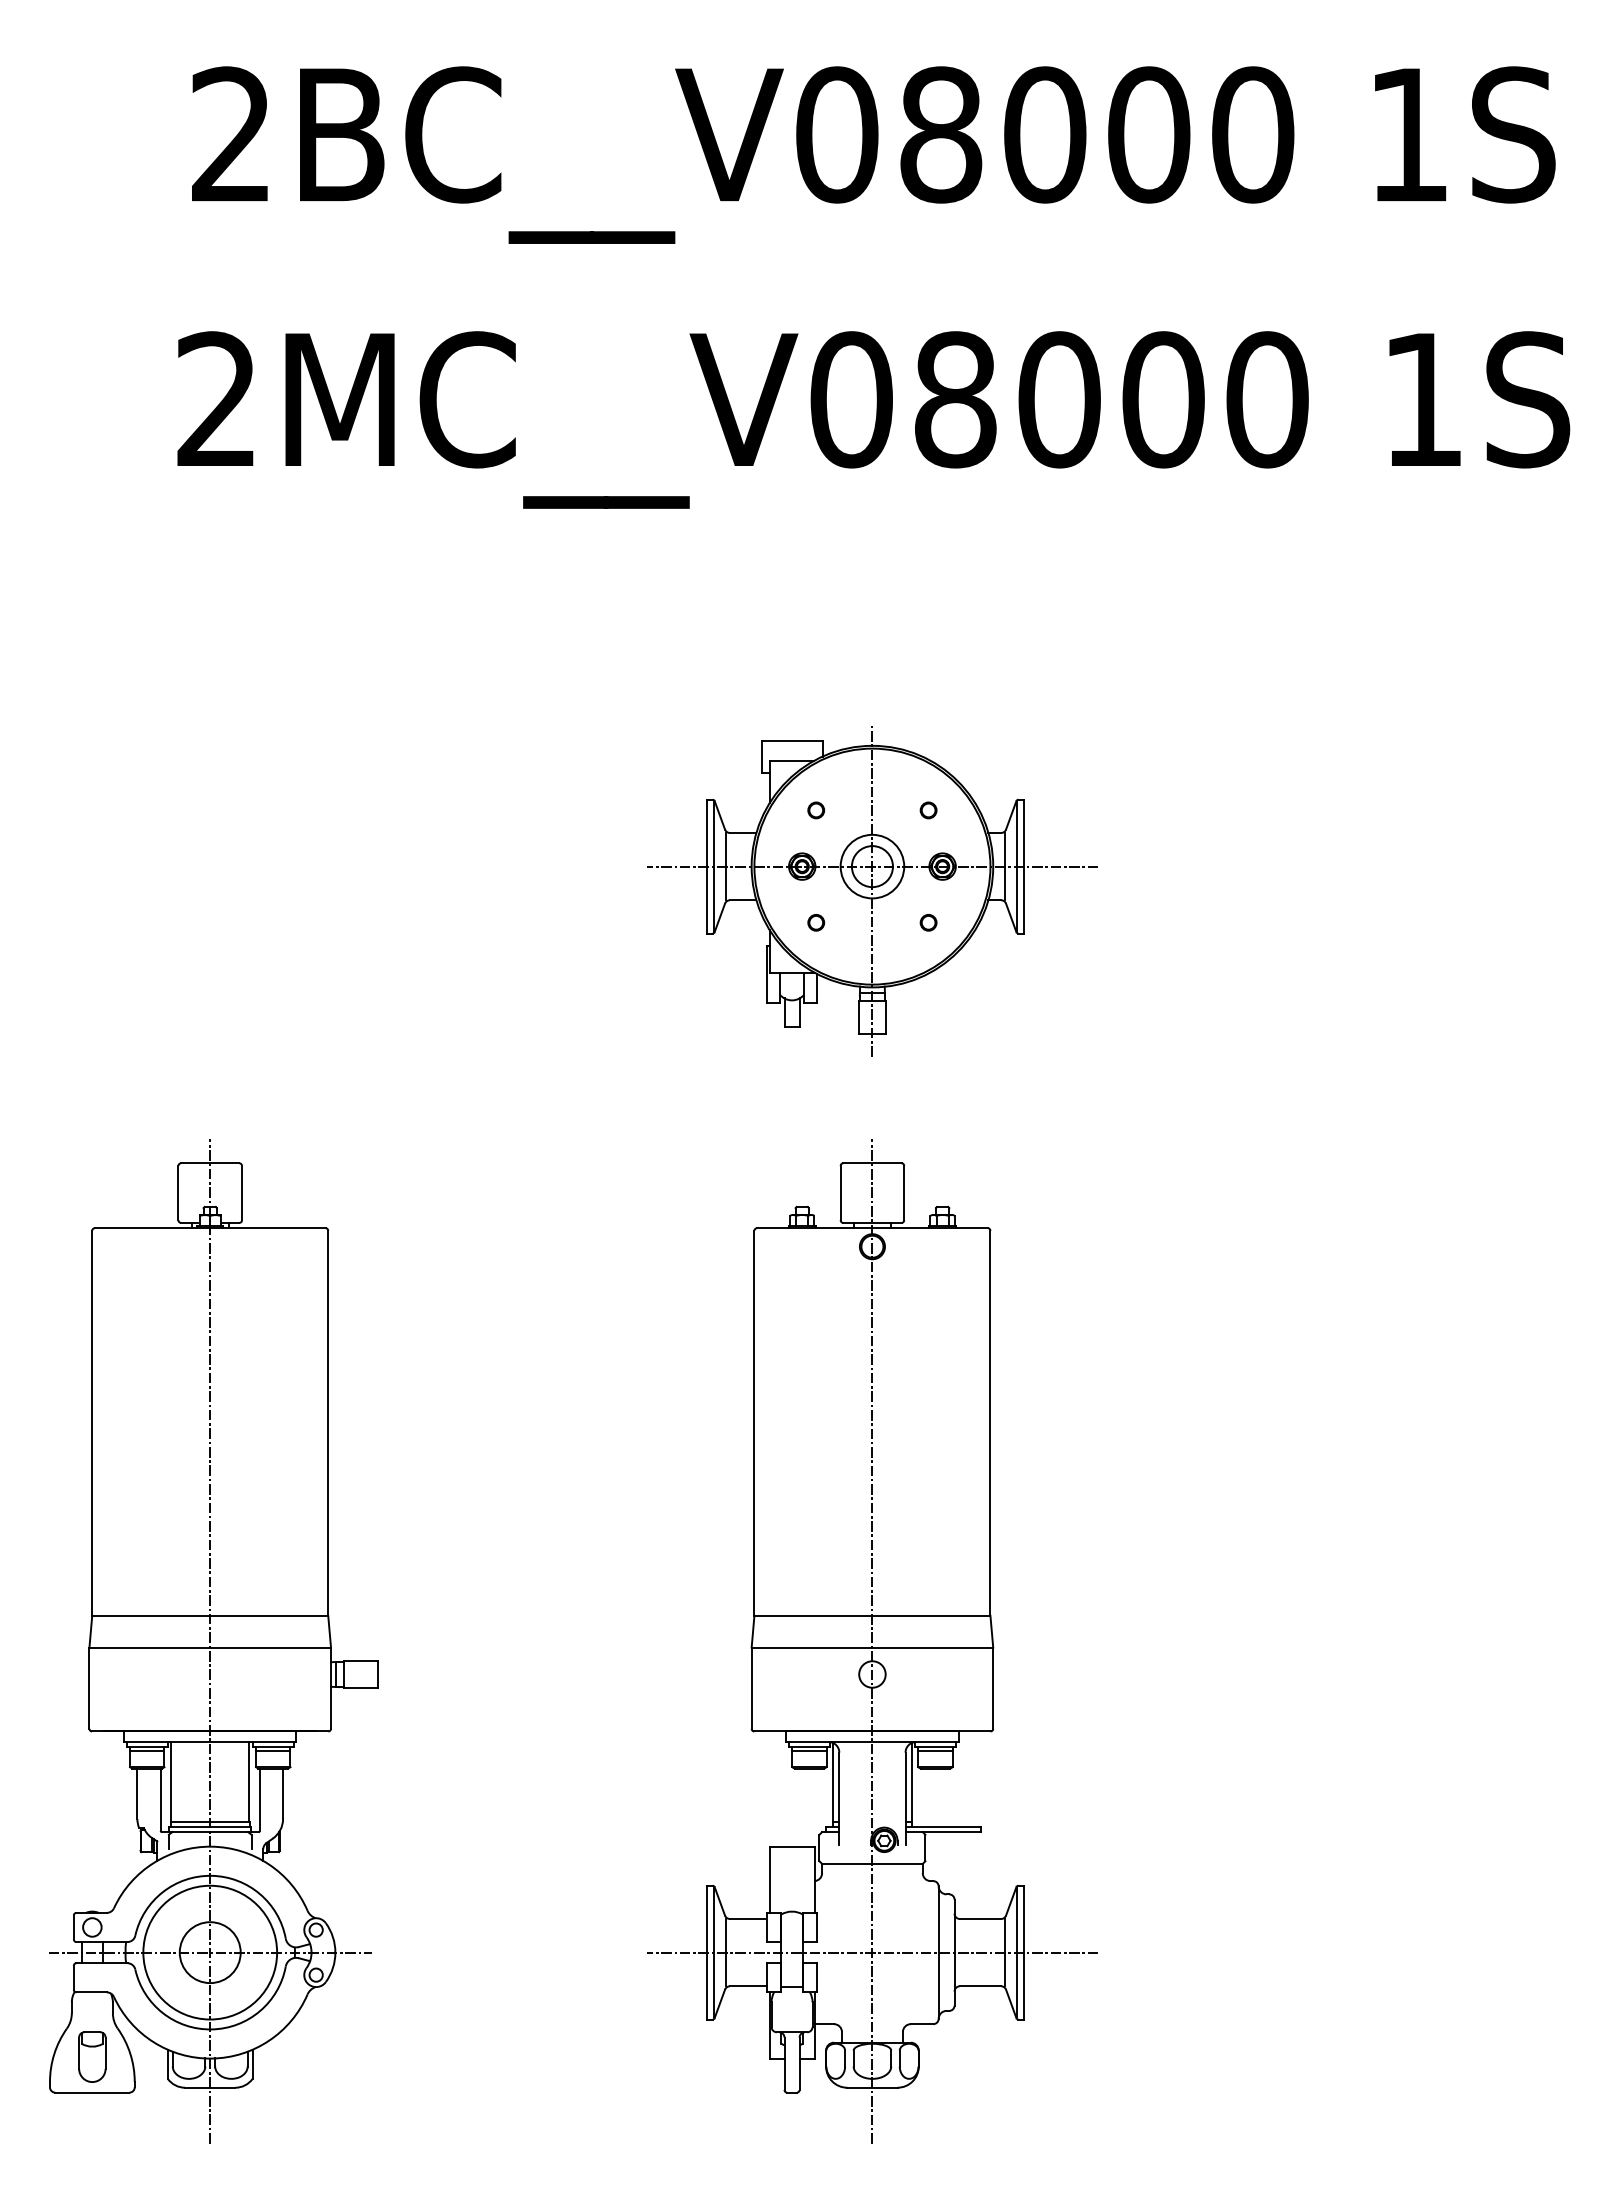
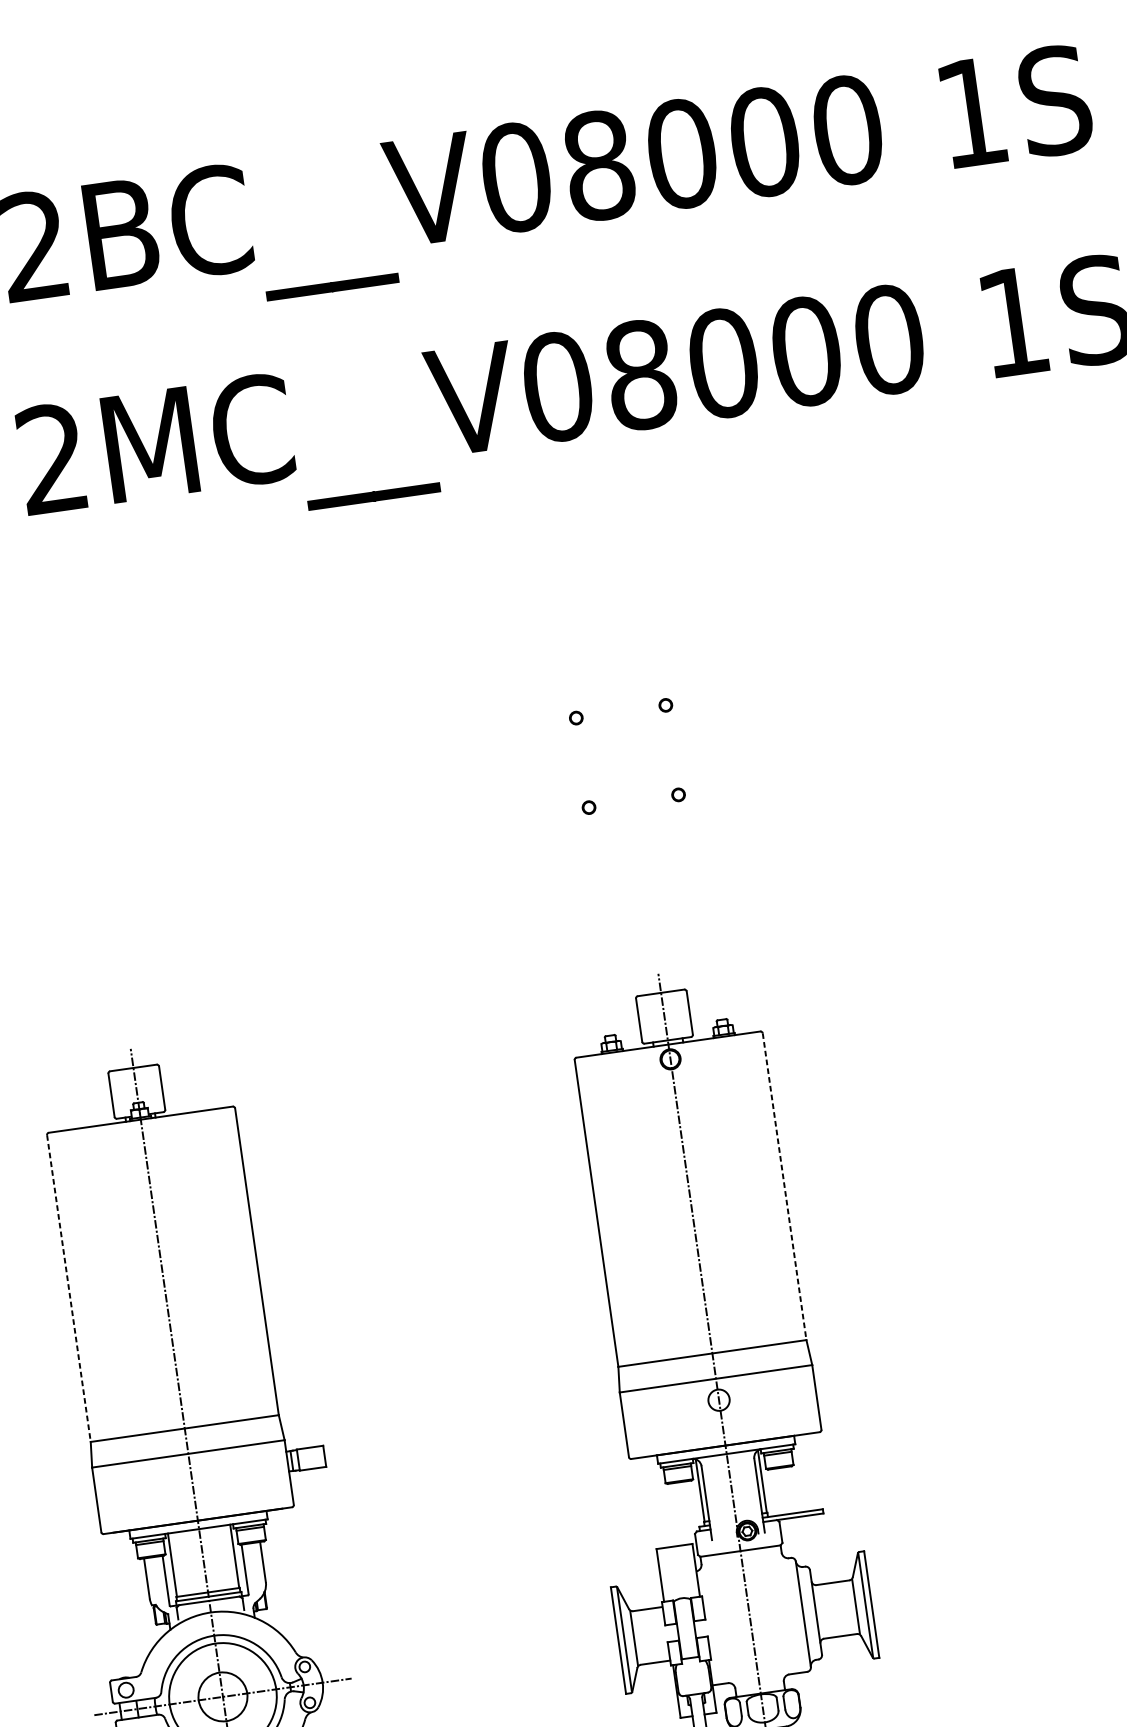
part: (872, 891) -> (630, 776), removed
line: (92, 1423) -> (69, 1288), solid -> dashed
line: (990, 1423) -> (784, 1186), solid -> dashed
line: (872, 1952) -> (750, 1621), removed

